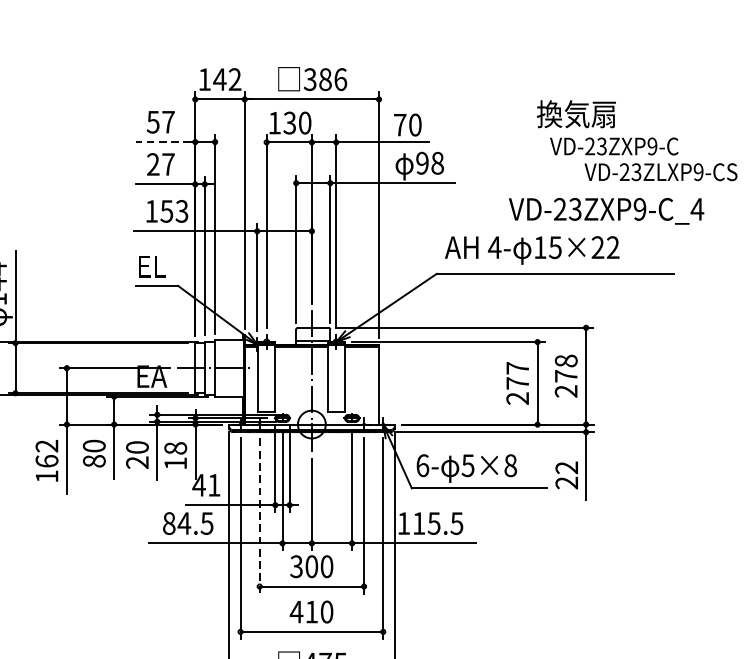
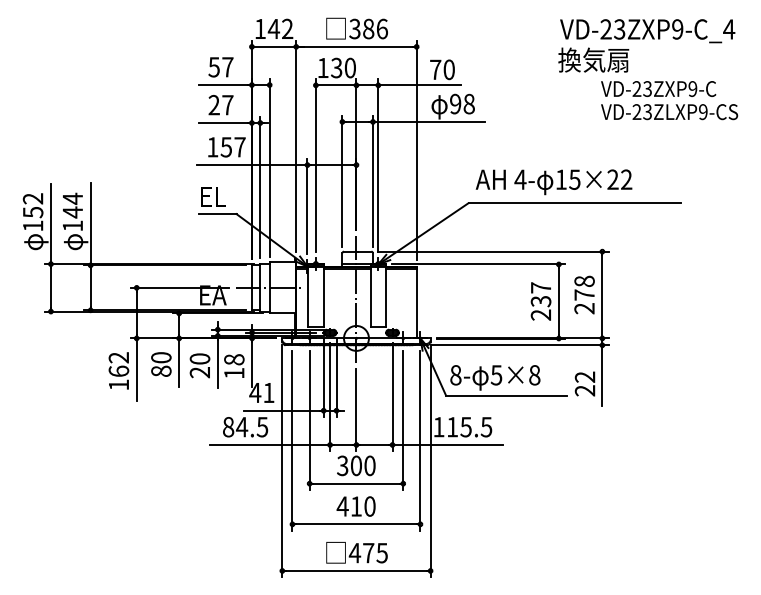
line: (163, 142) -> (223, 85), dashed -> solid
text: (614, 145) -> (658, 88), moved
text: (181, 211) -> (239, 147), 153 -> 157
text: (606, 211) -> (647, 31), moved
text: (517, 383) -> (540, 301), 277 -> 237
text: (422, 465) -> (455, 375), 6- -> 8-
line: (259, 516) -> (309, 420), dashed -> solid

